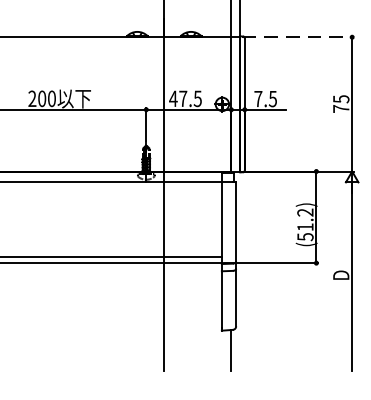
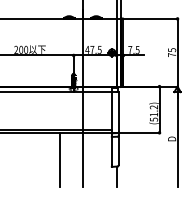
line: (298, 36) -> (150, 18), dashed -> solid
line: (120, 315) -> (60, 159), added

